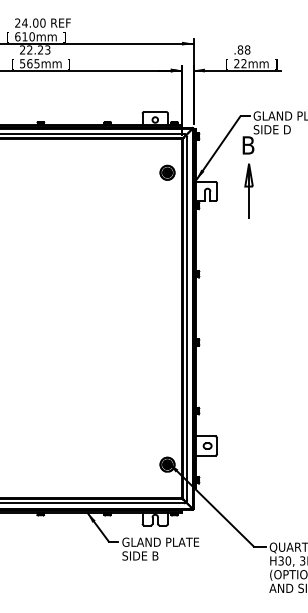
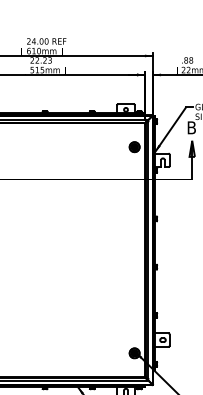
text: (29, 63) -> (37, 69), 565mm -> 515mm
text: (227, 64) -> (177, 70), [ -> ]

